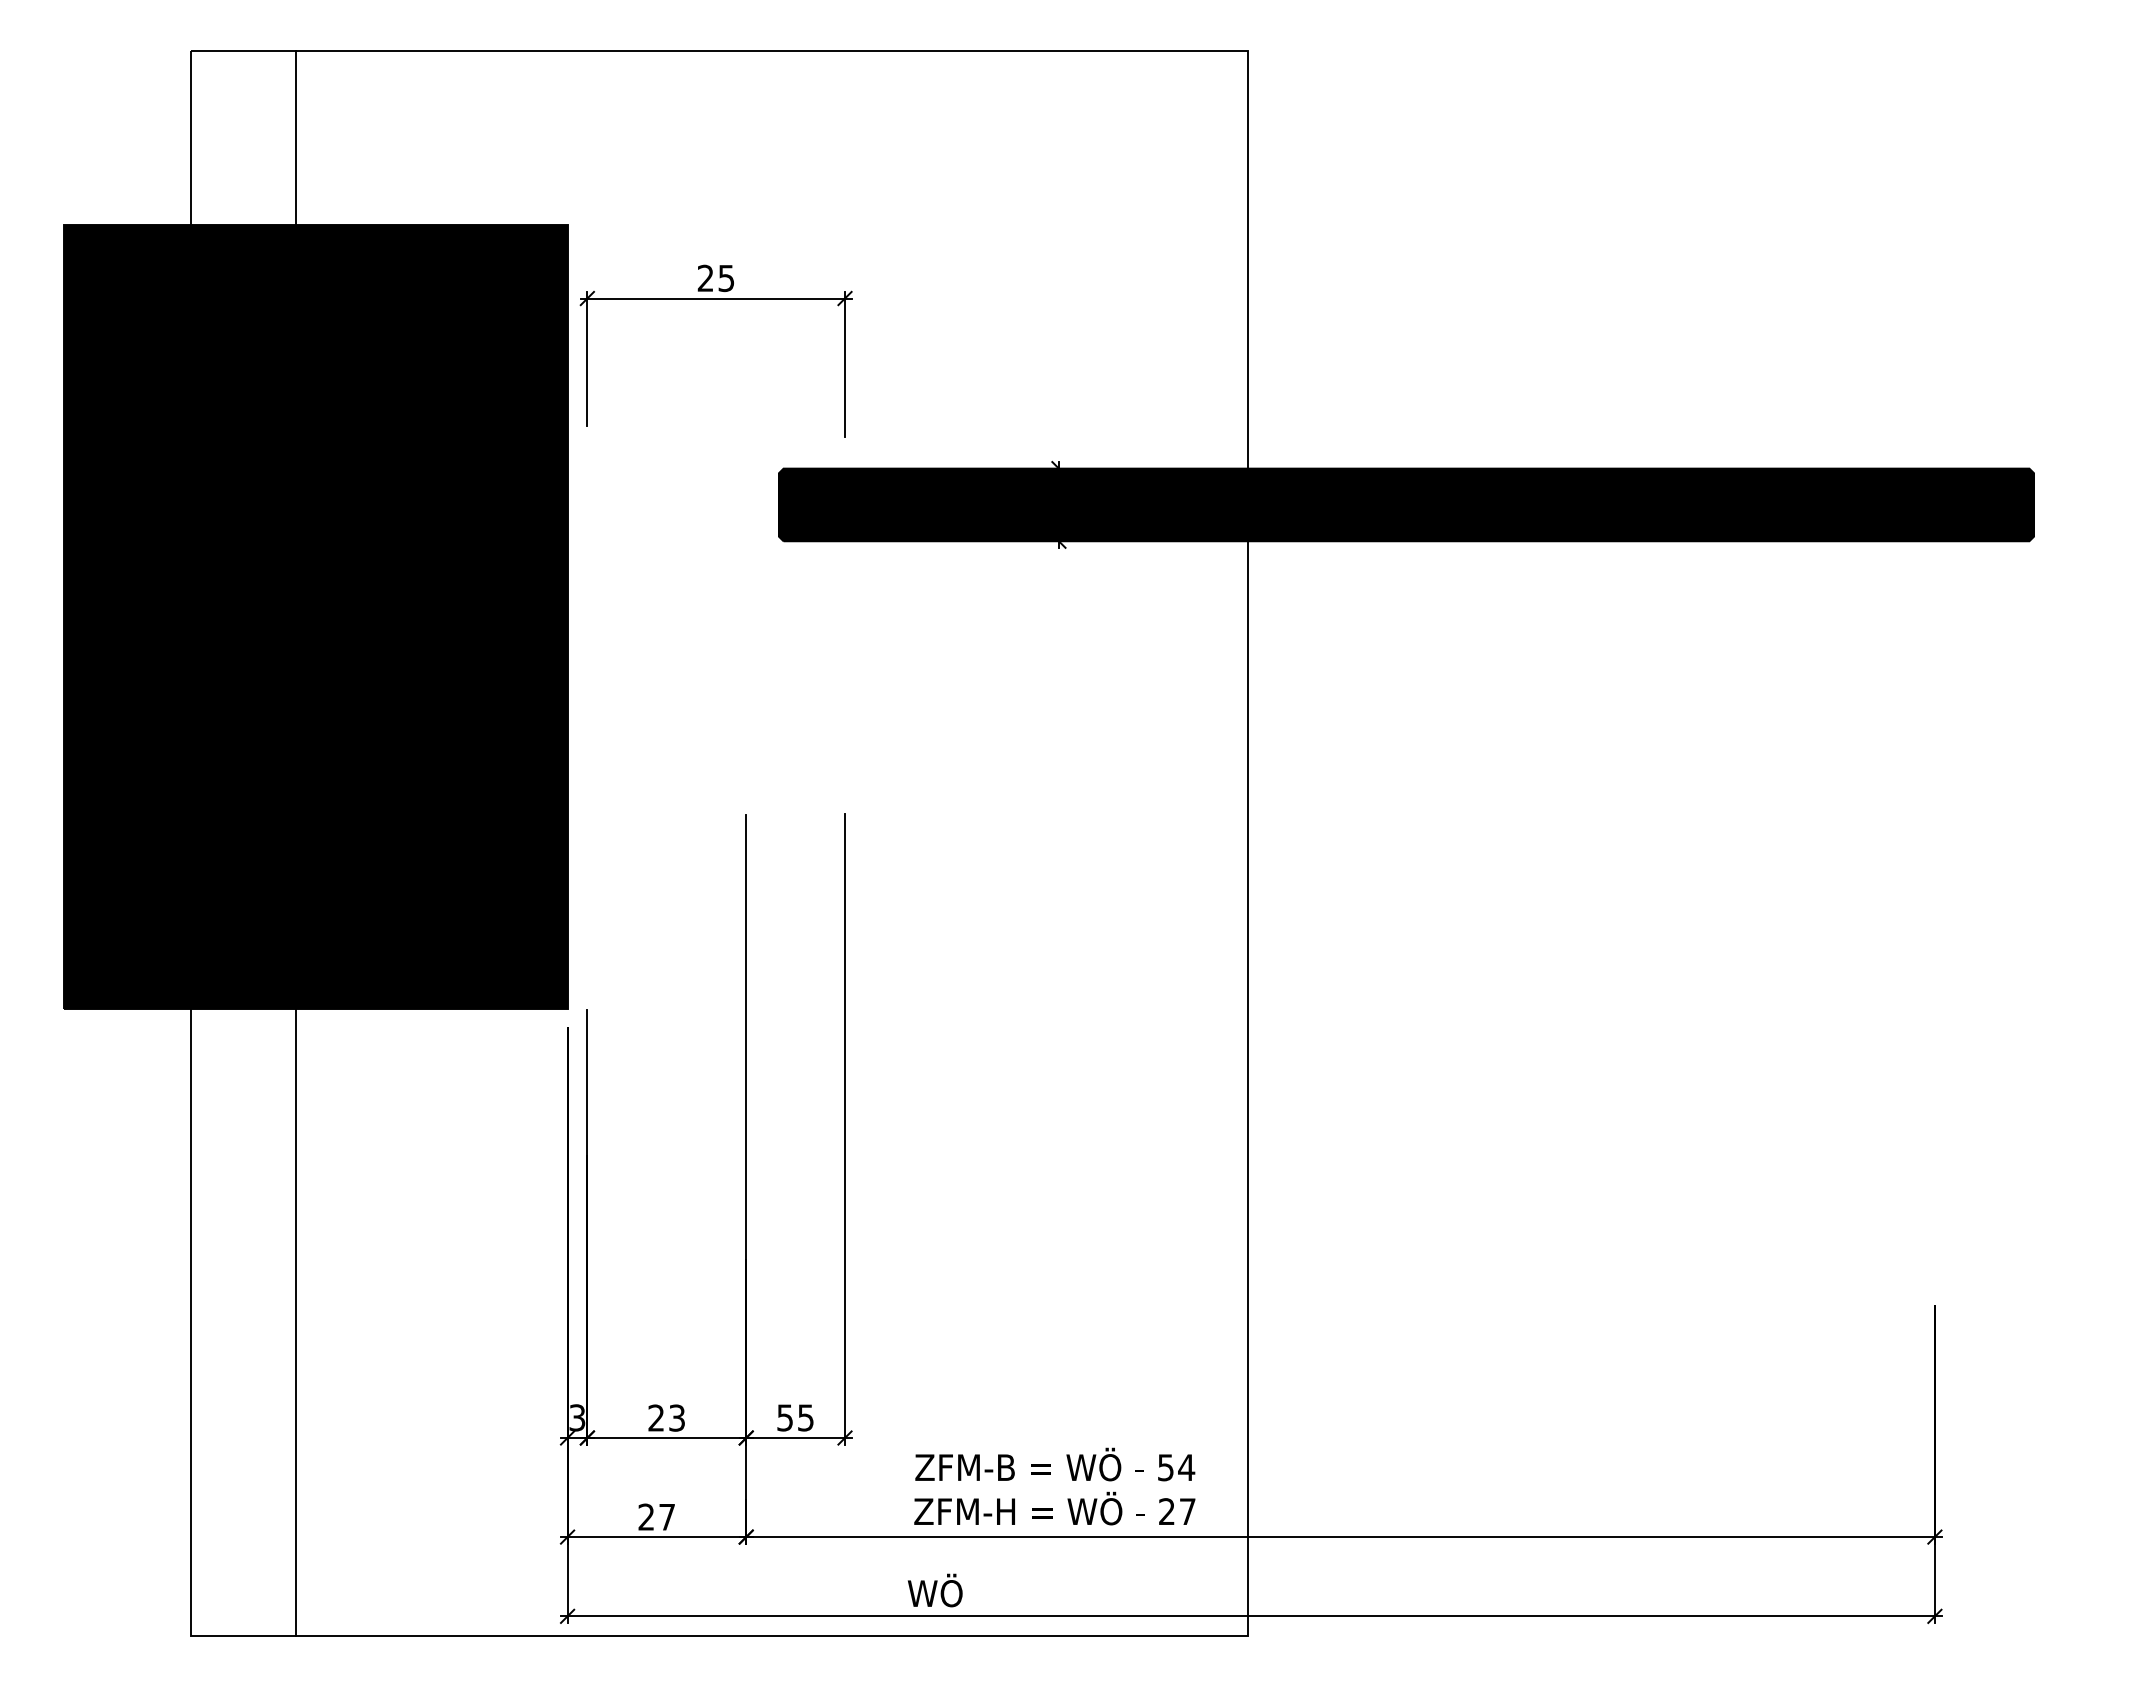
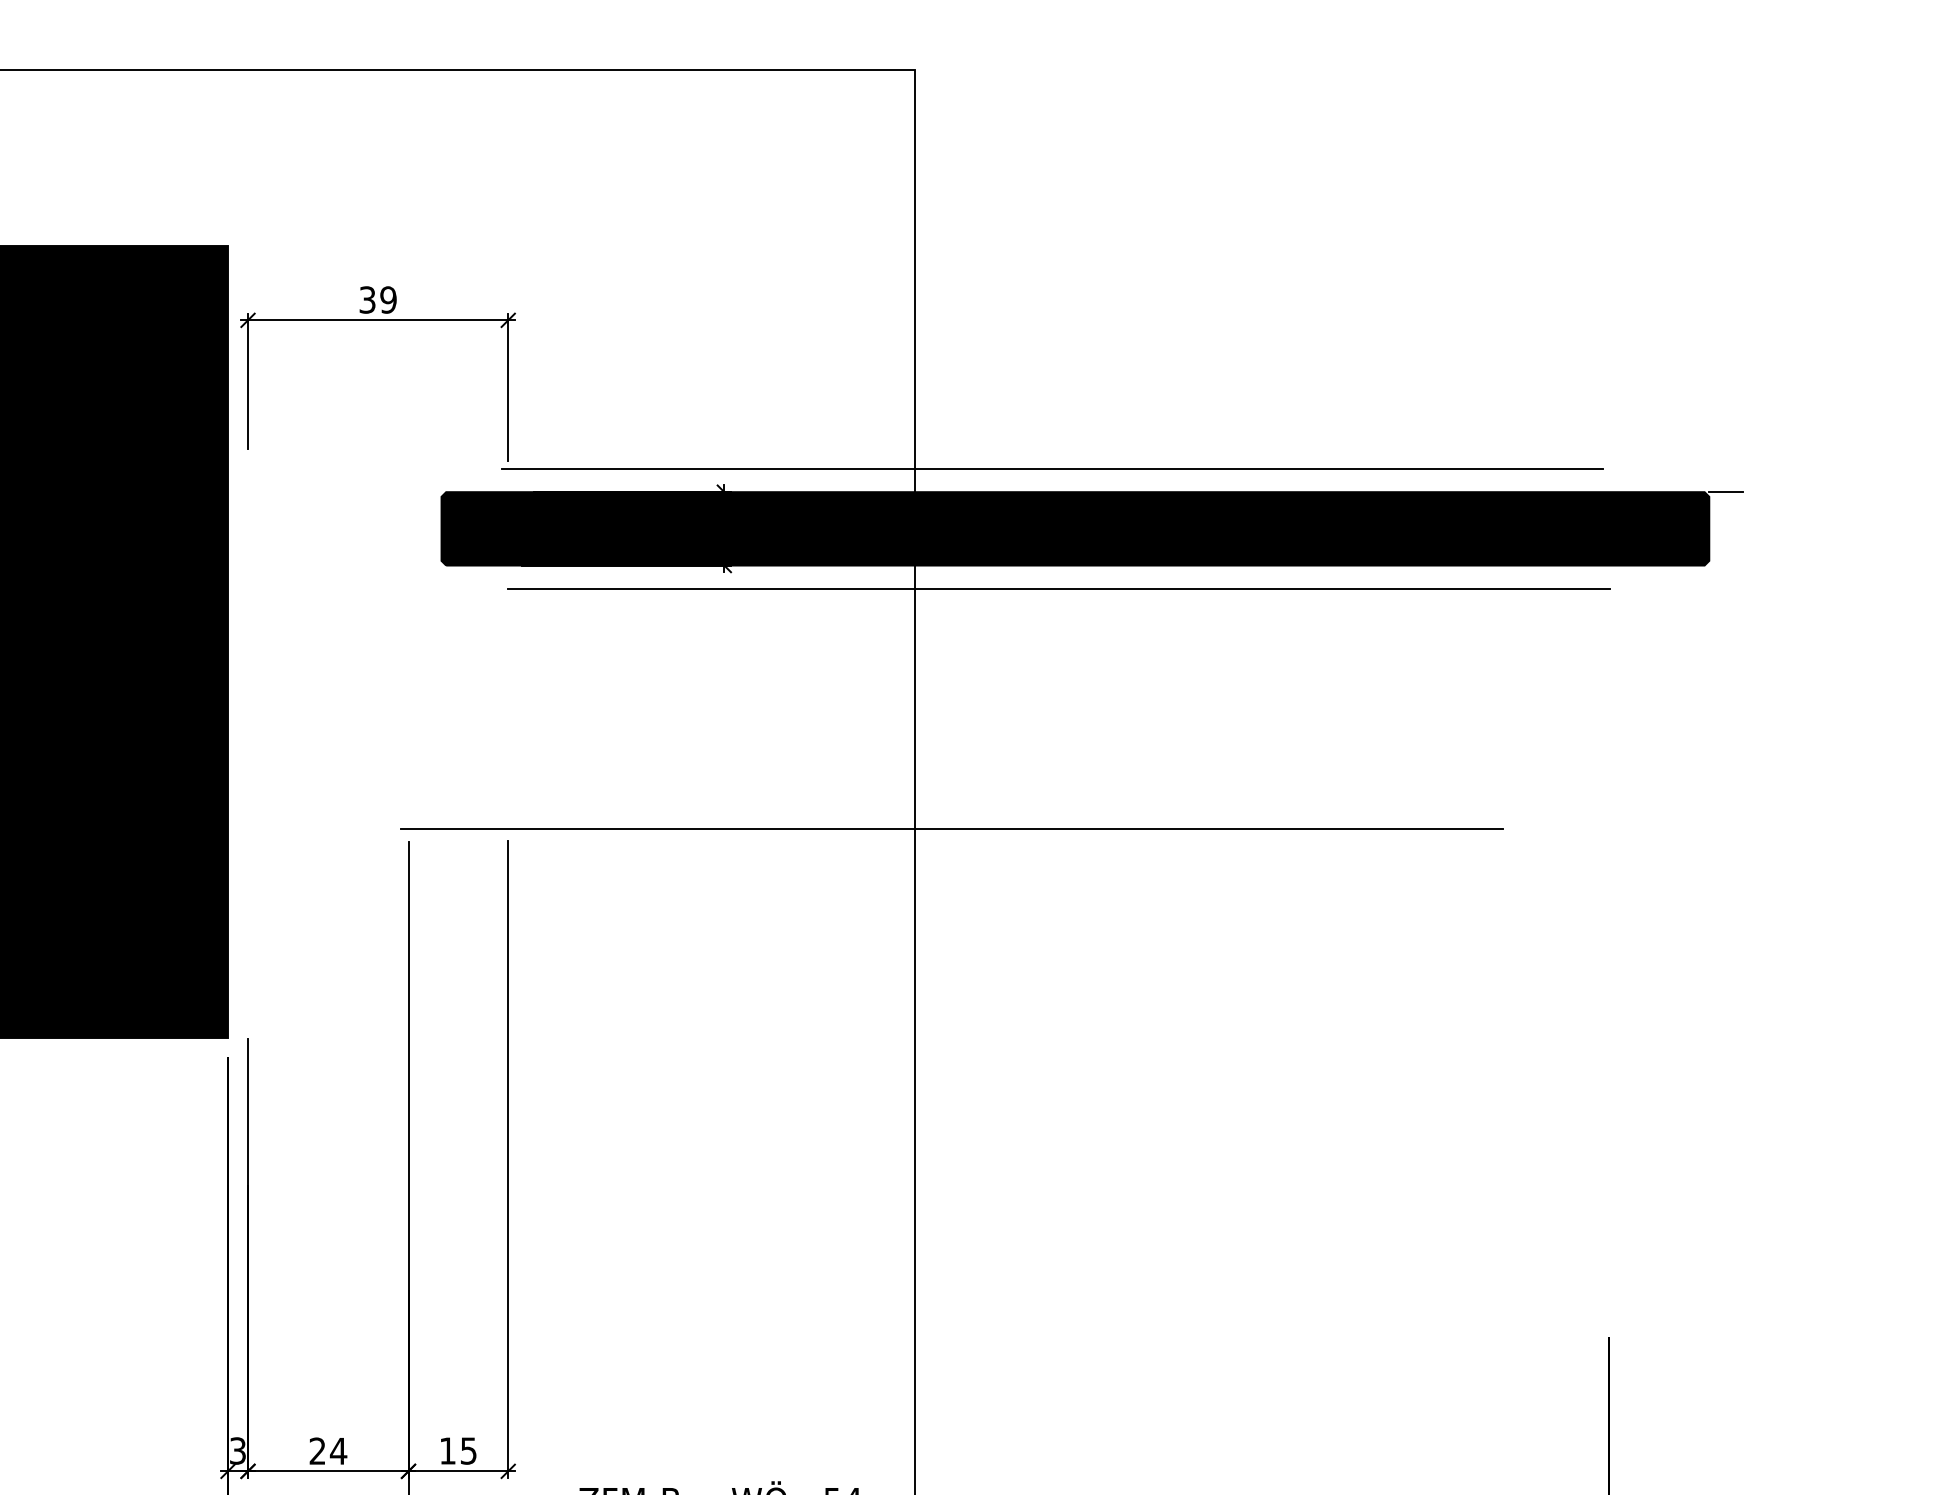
text: (715, 278) -> (377, 300), 25 -> 39
line: (1383, 445) -> (1052, 468), added
line: (2050, 468) -> (1725, 492), added
line: (1389, 564) -> (1058, 589), added
line: (1284, 802) -> (952, 829), added
text: (676, 1417) -> (338, 1450), 23 -> 24
text: (784, 1417) -> (447, 1450), 55 -> 15

